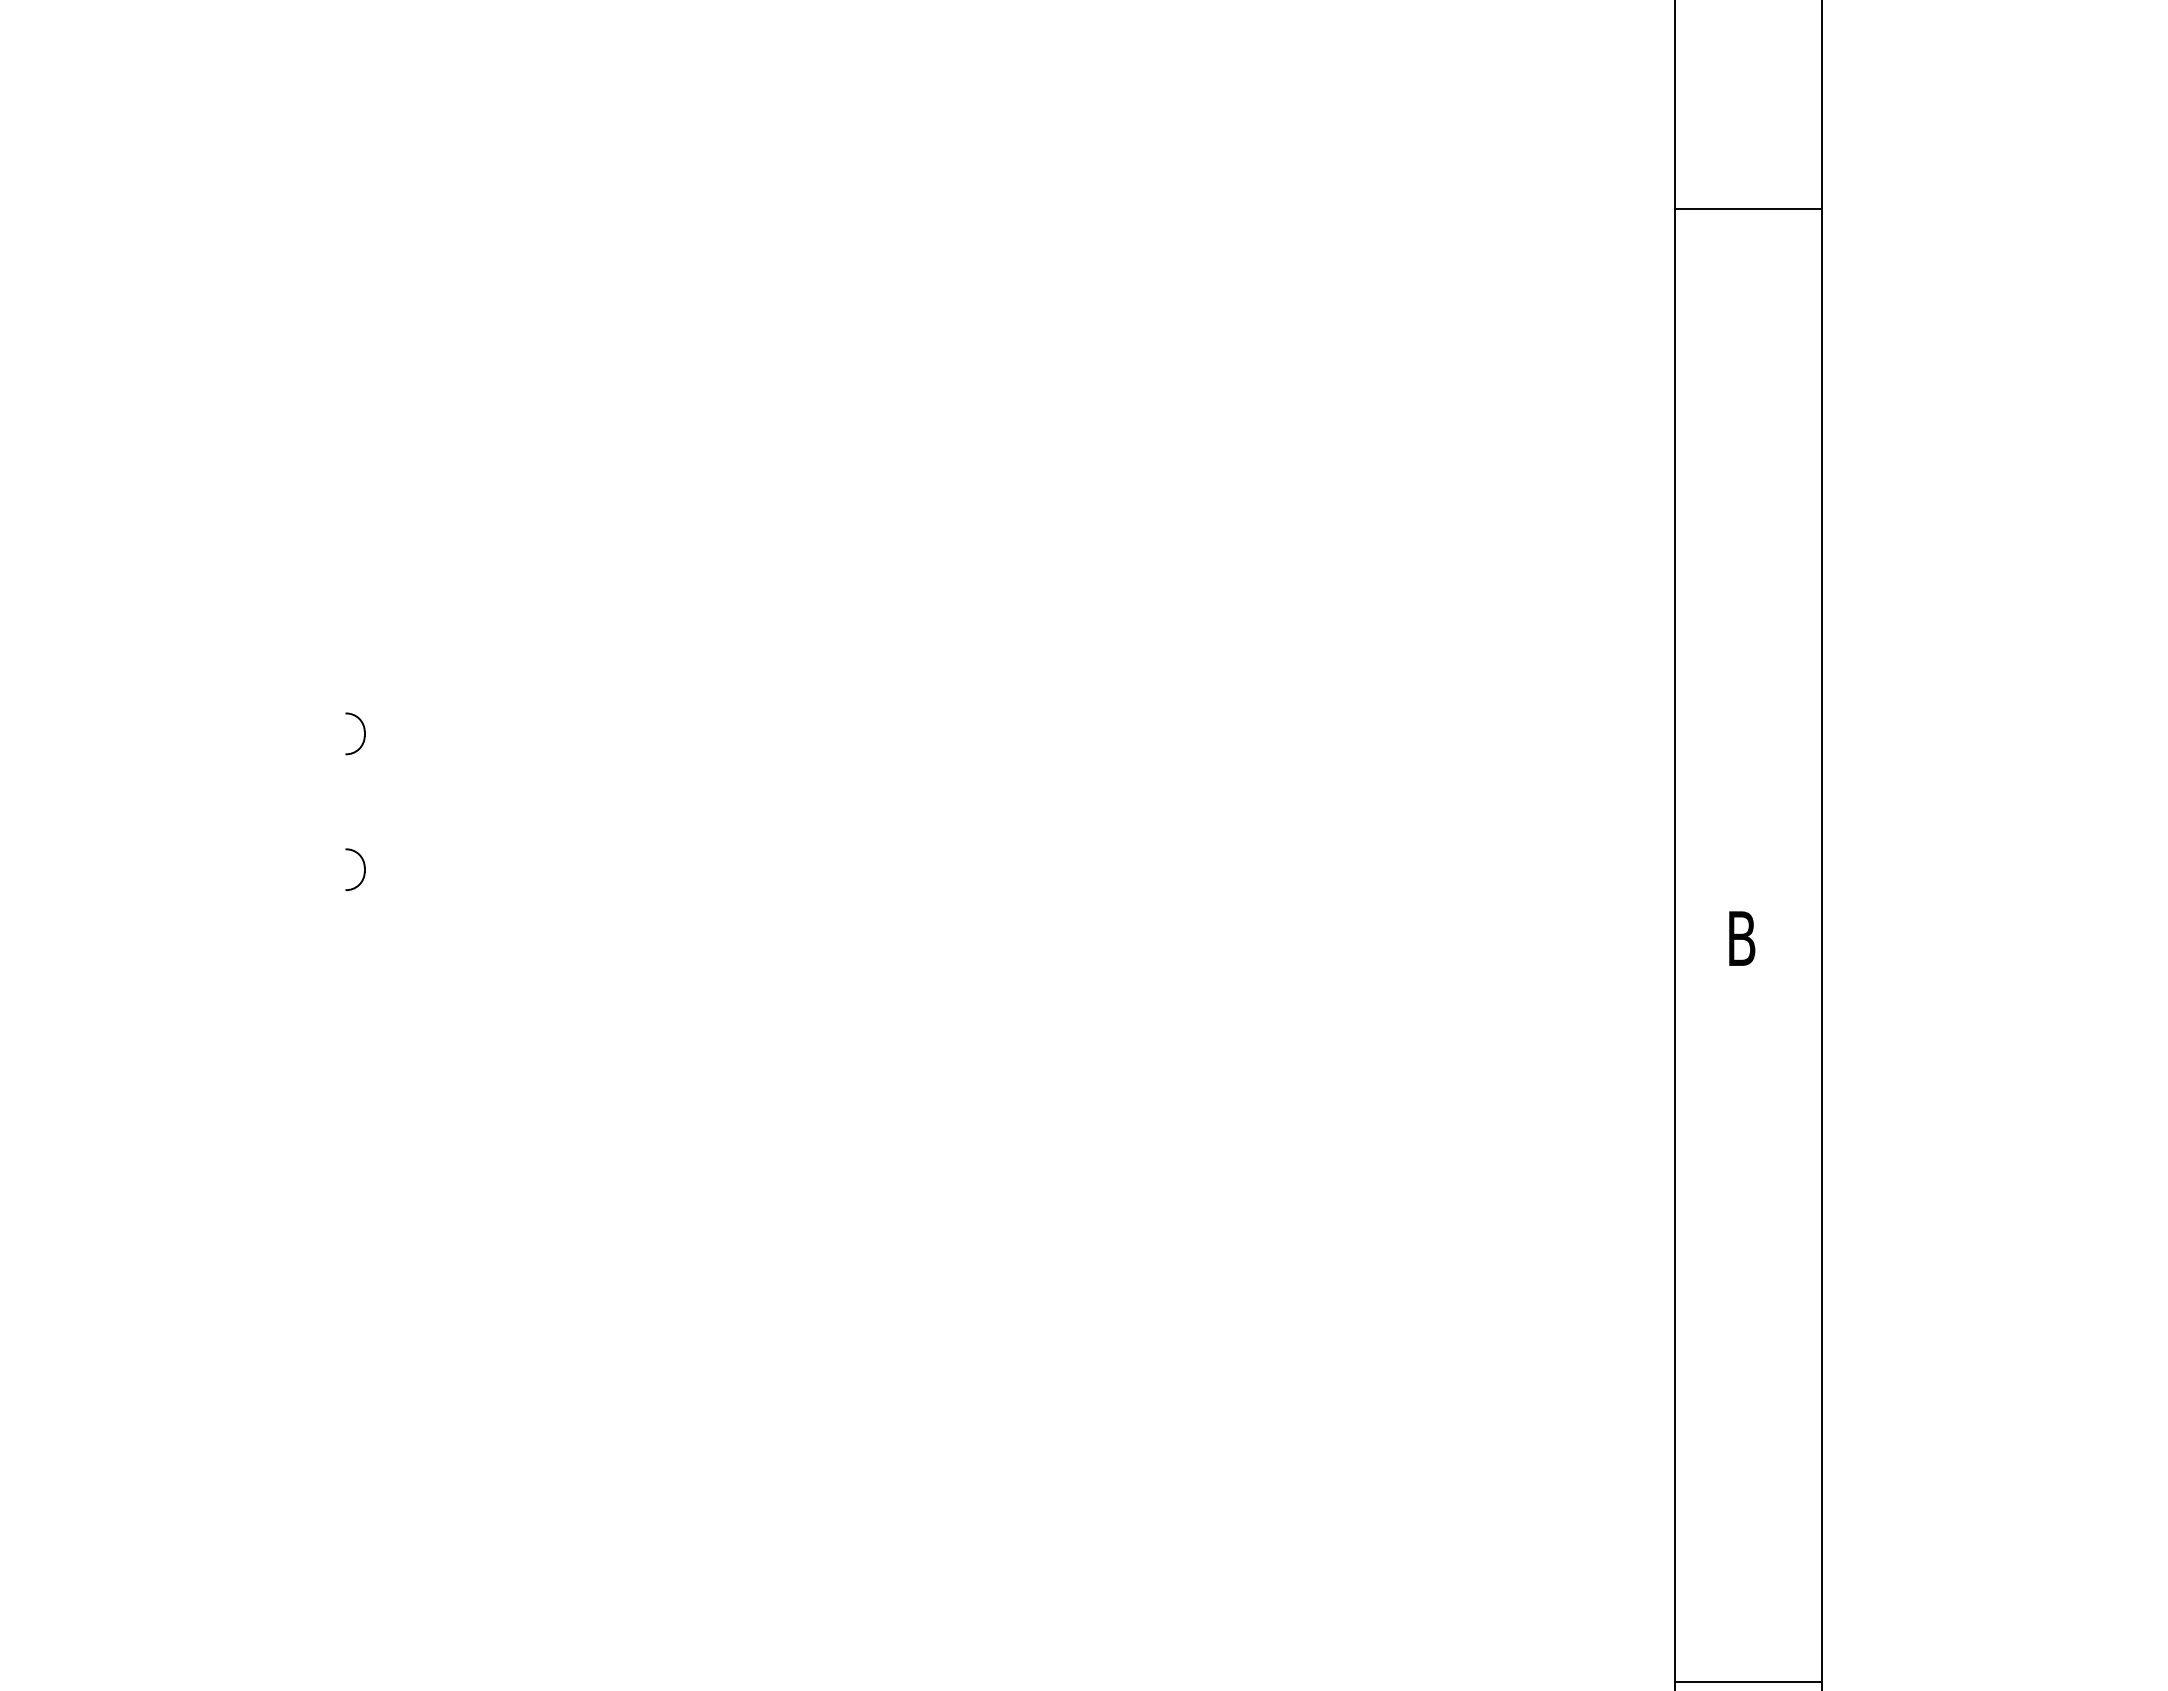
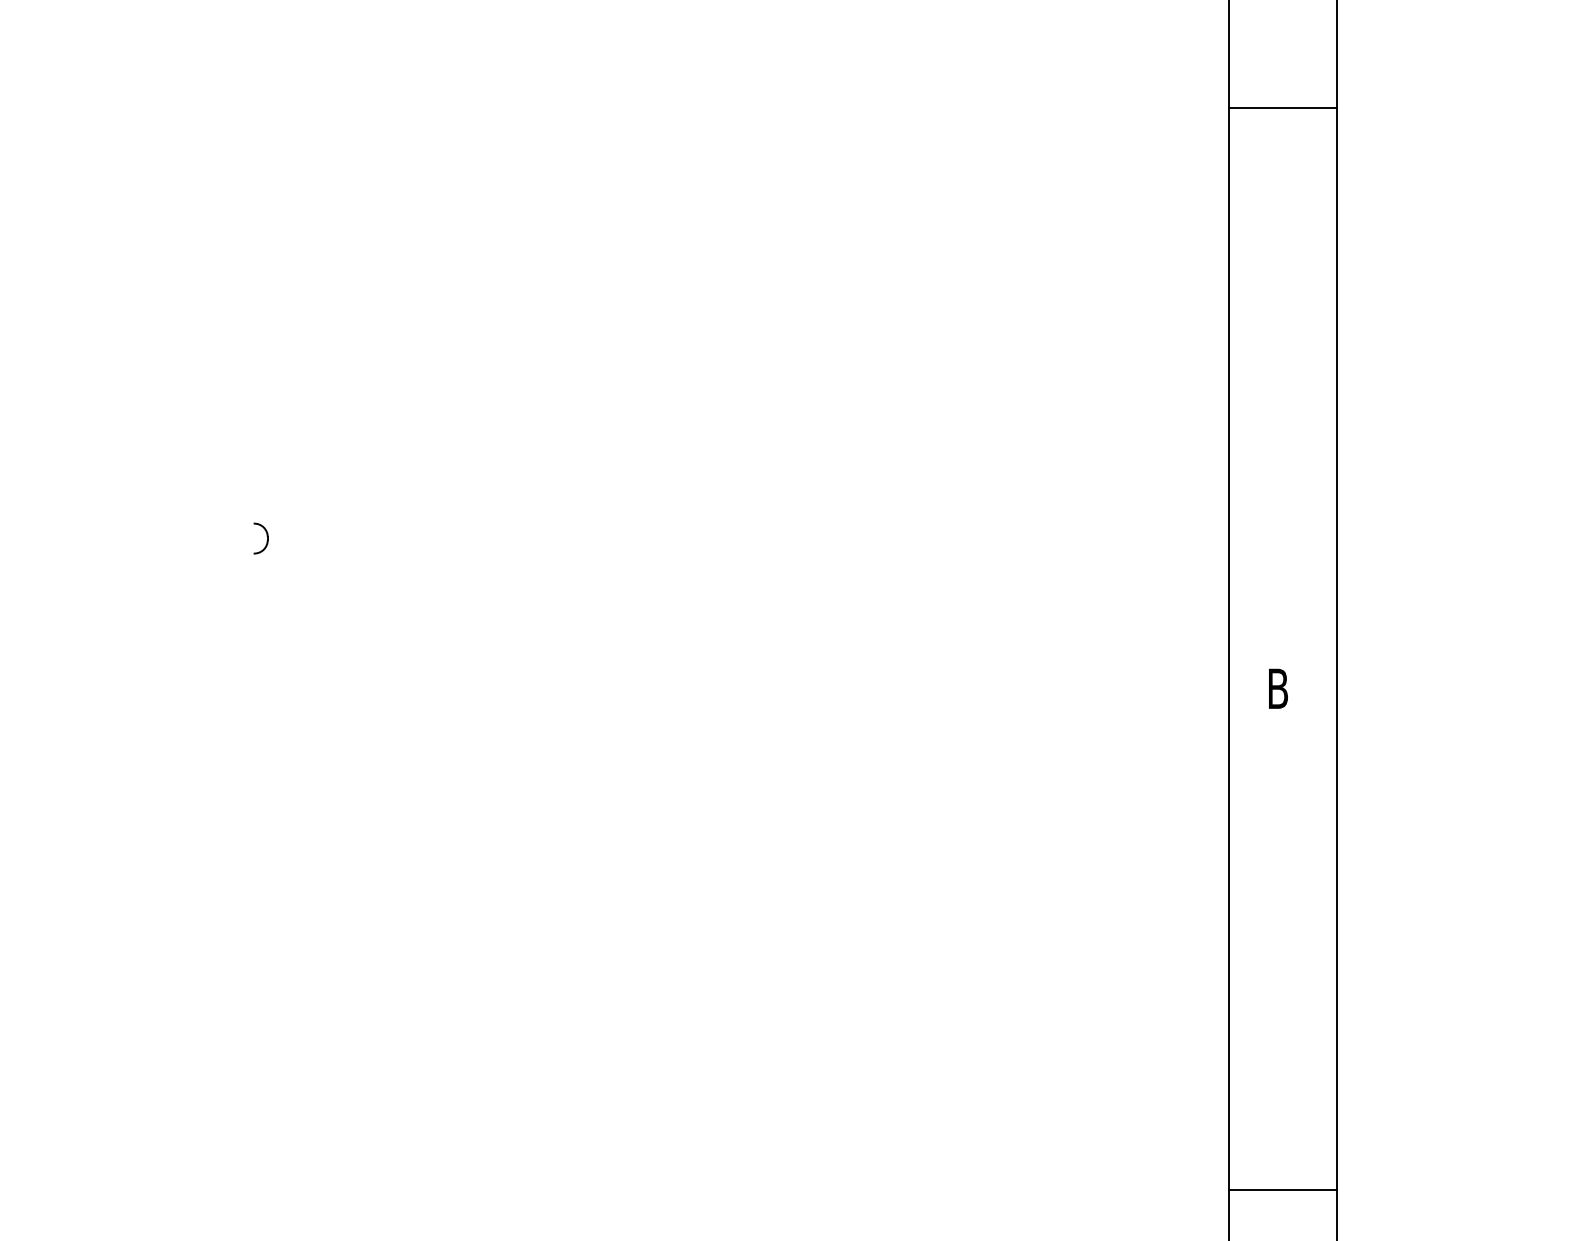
line: (1748, 209) -> (1283, 108), moved
part: (363, 867) -> (266, 636), removed
line: (1748, 1682) -> (1283, 1190), moved

